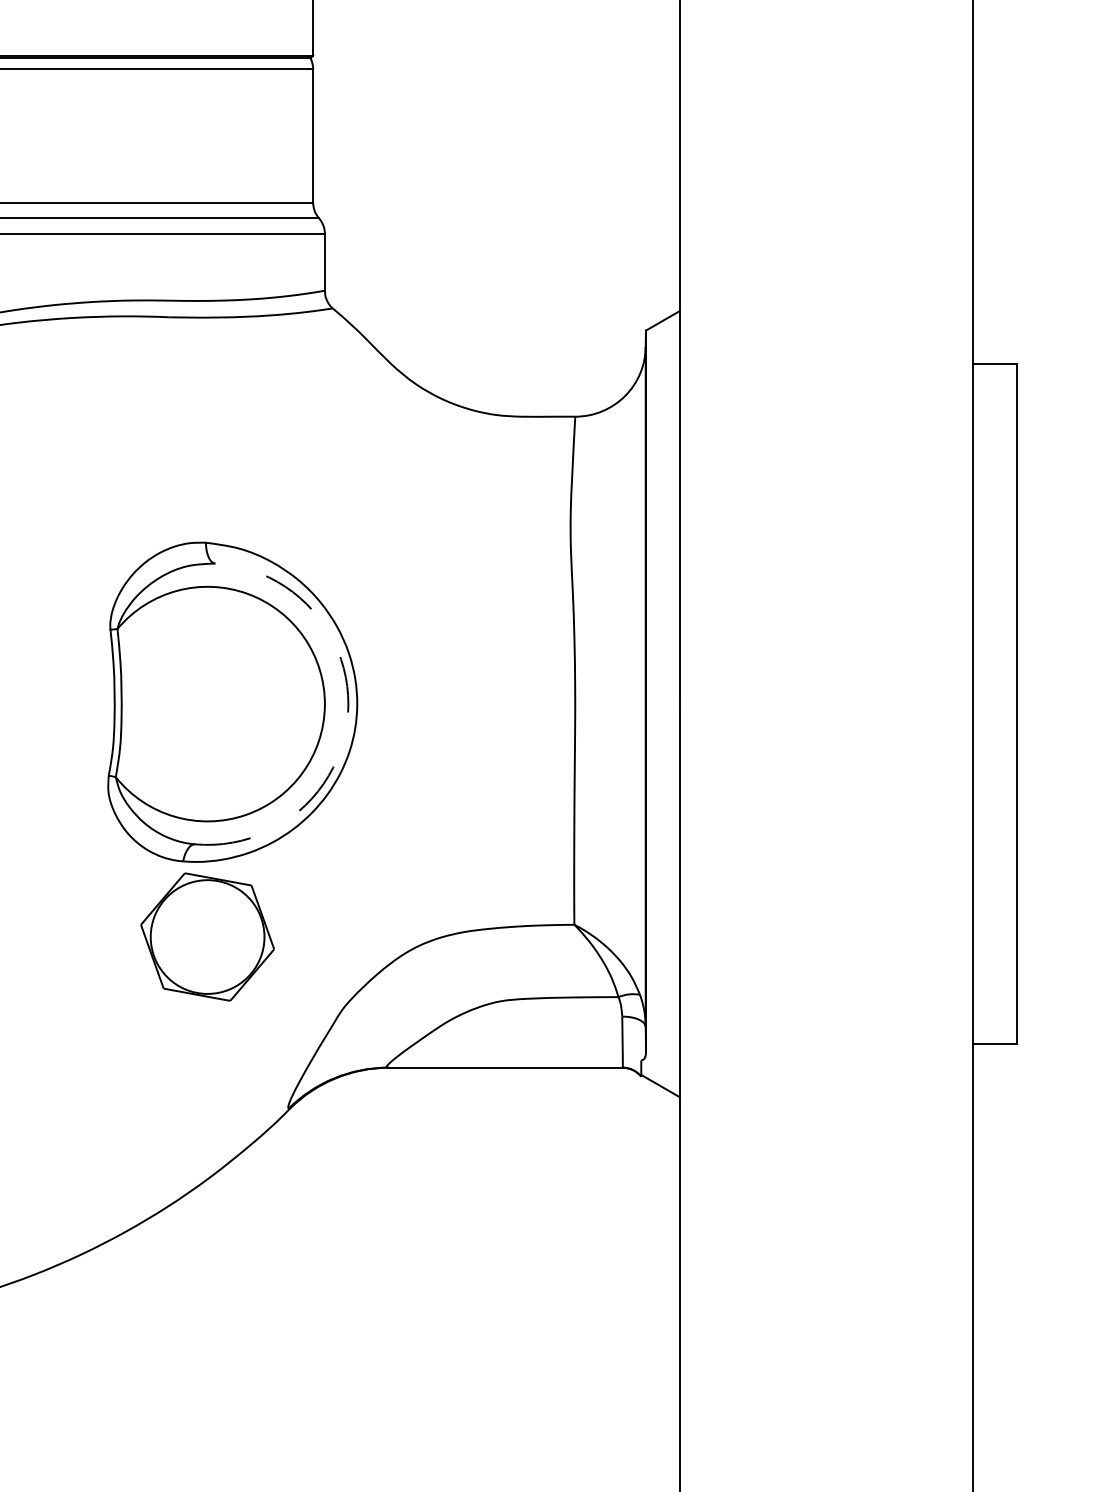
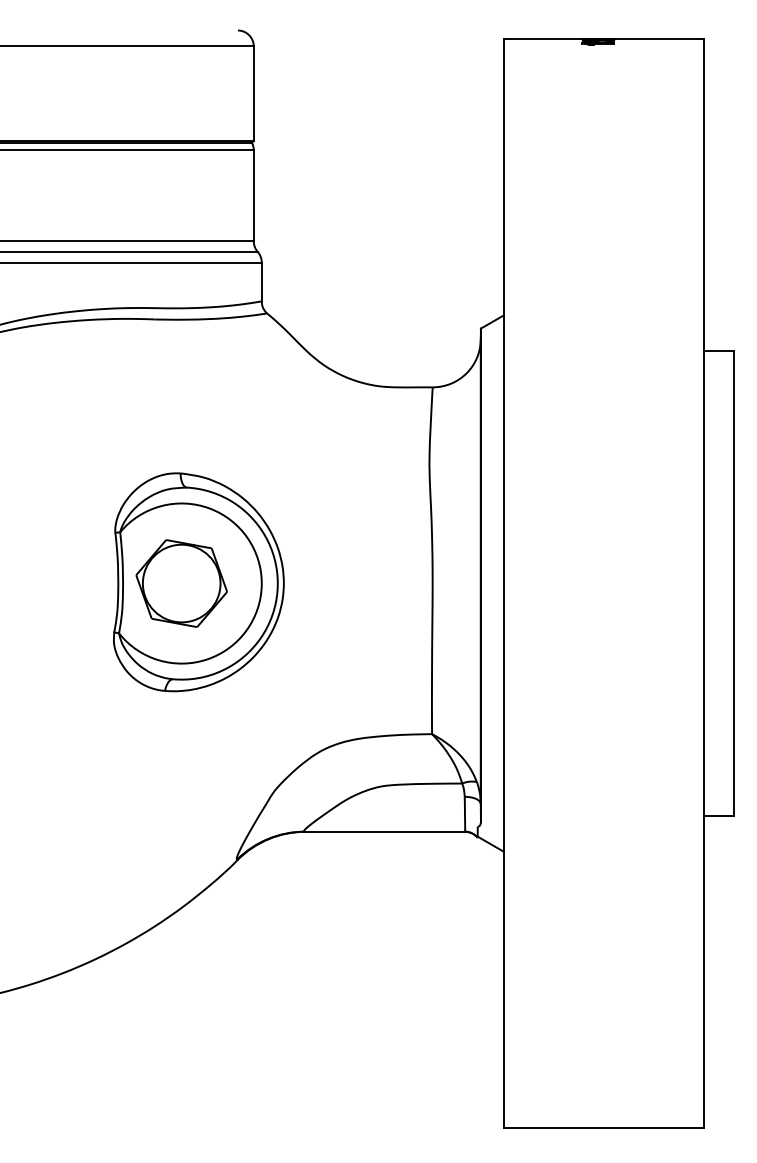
arc: (347, 714) -> (277, 590), dashed -> solid
part: (207, 936) -> (181, 583), moved

